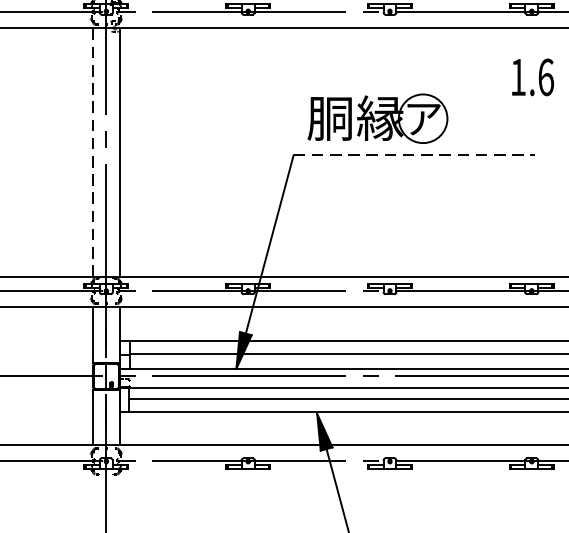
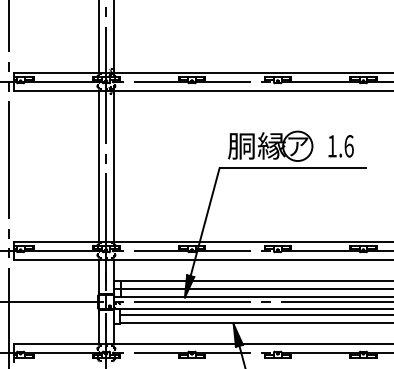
text: (531, 77) -> (340, 146), moved
line: (93, 152) -> (98, 166), dashed -> solid
line: (416, 155) -> (293, 168), dashed -> solid

